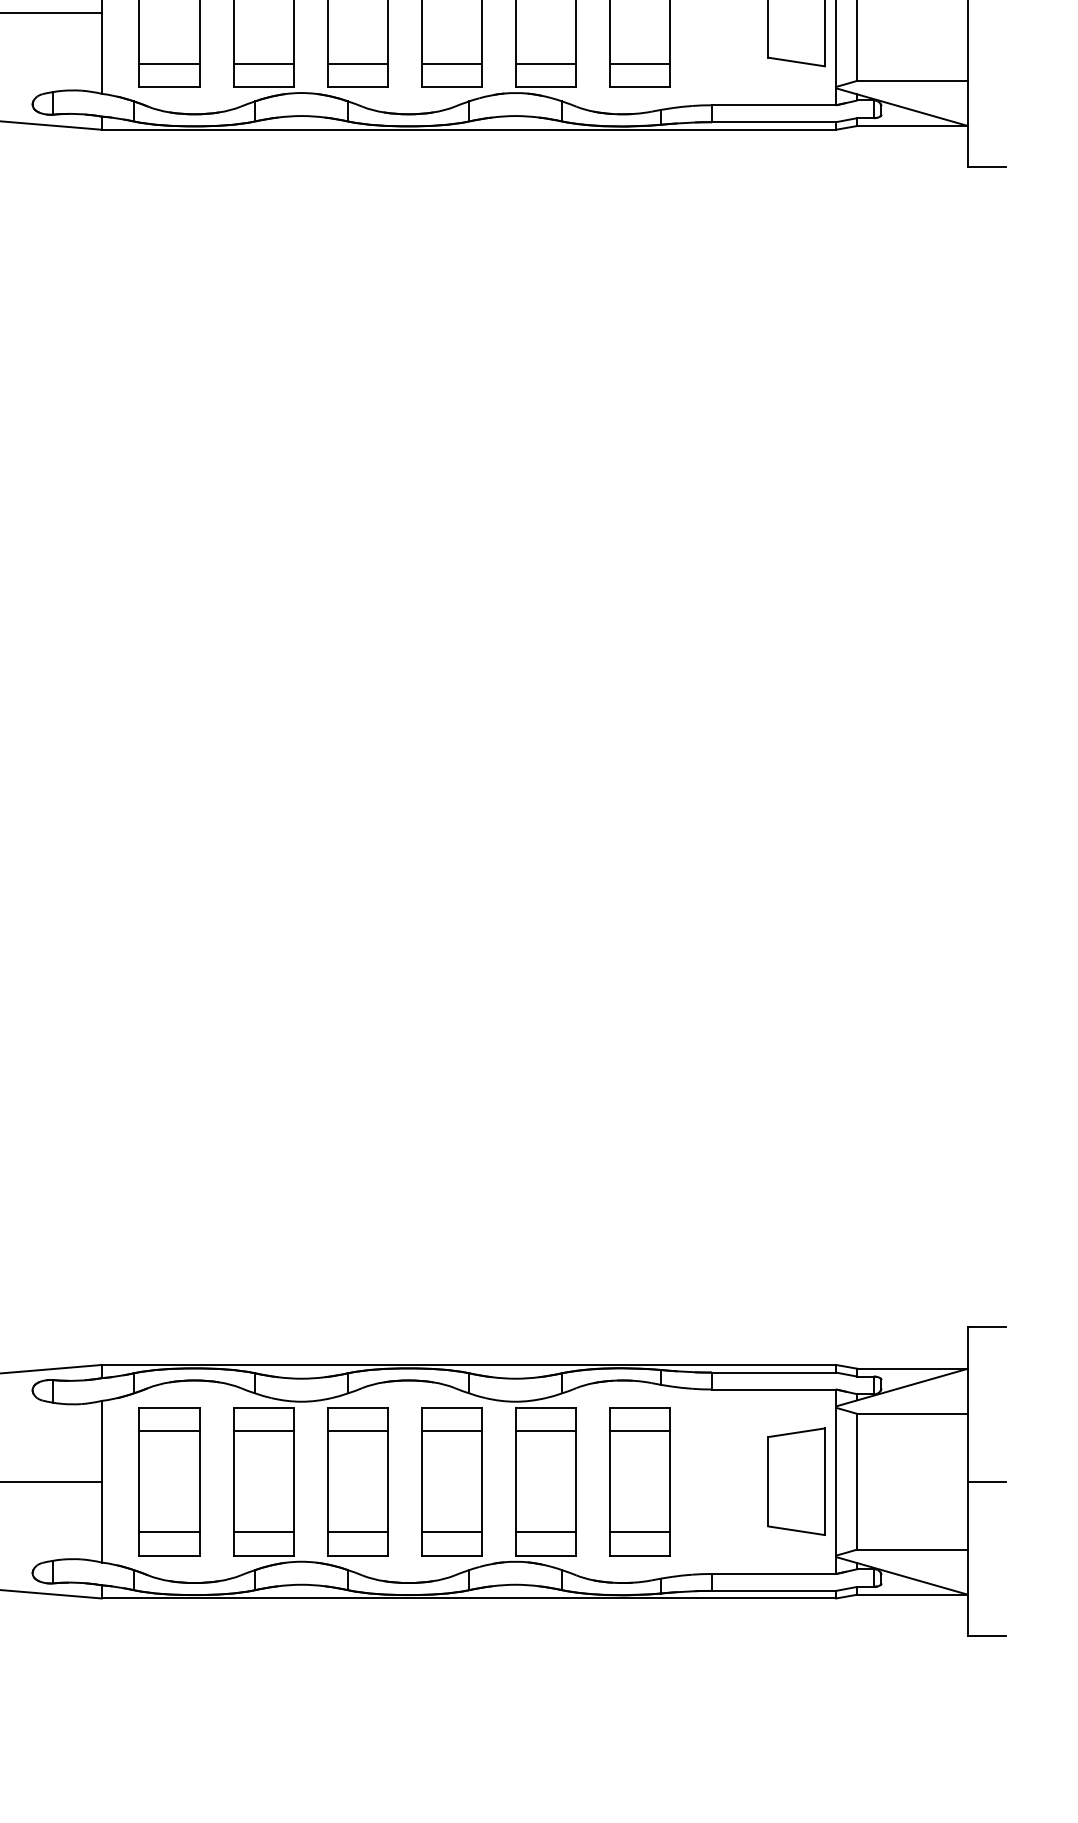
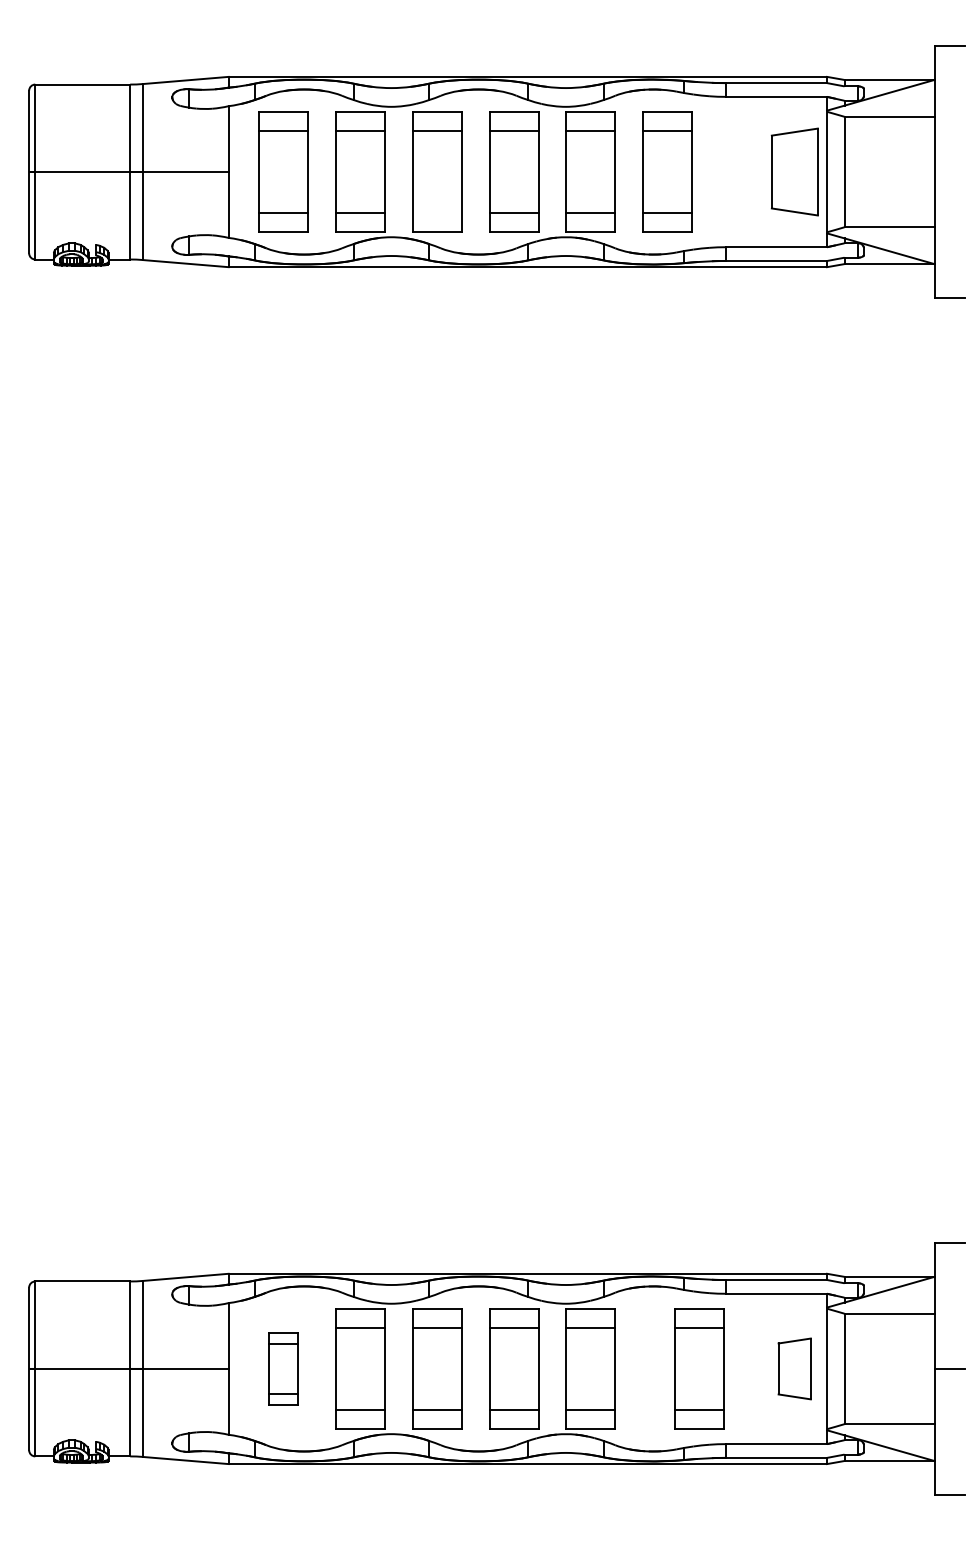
line: (356, 63) -> (436, 213), removed
part: (169, 1481) -> (283, 1368), size x0.6
part: (640, 1481) -> (699, 1368), moved
part: (796, 1481) -> (794, 1368), size x0.7

